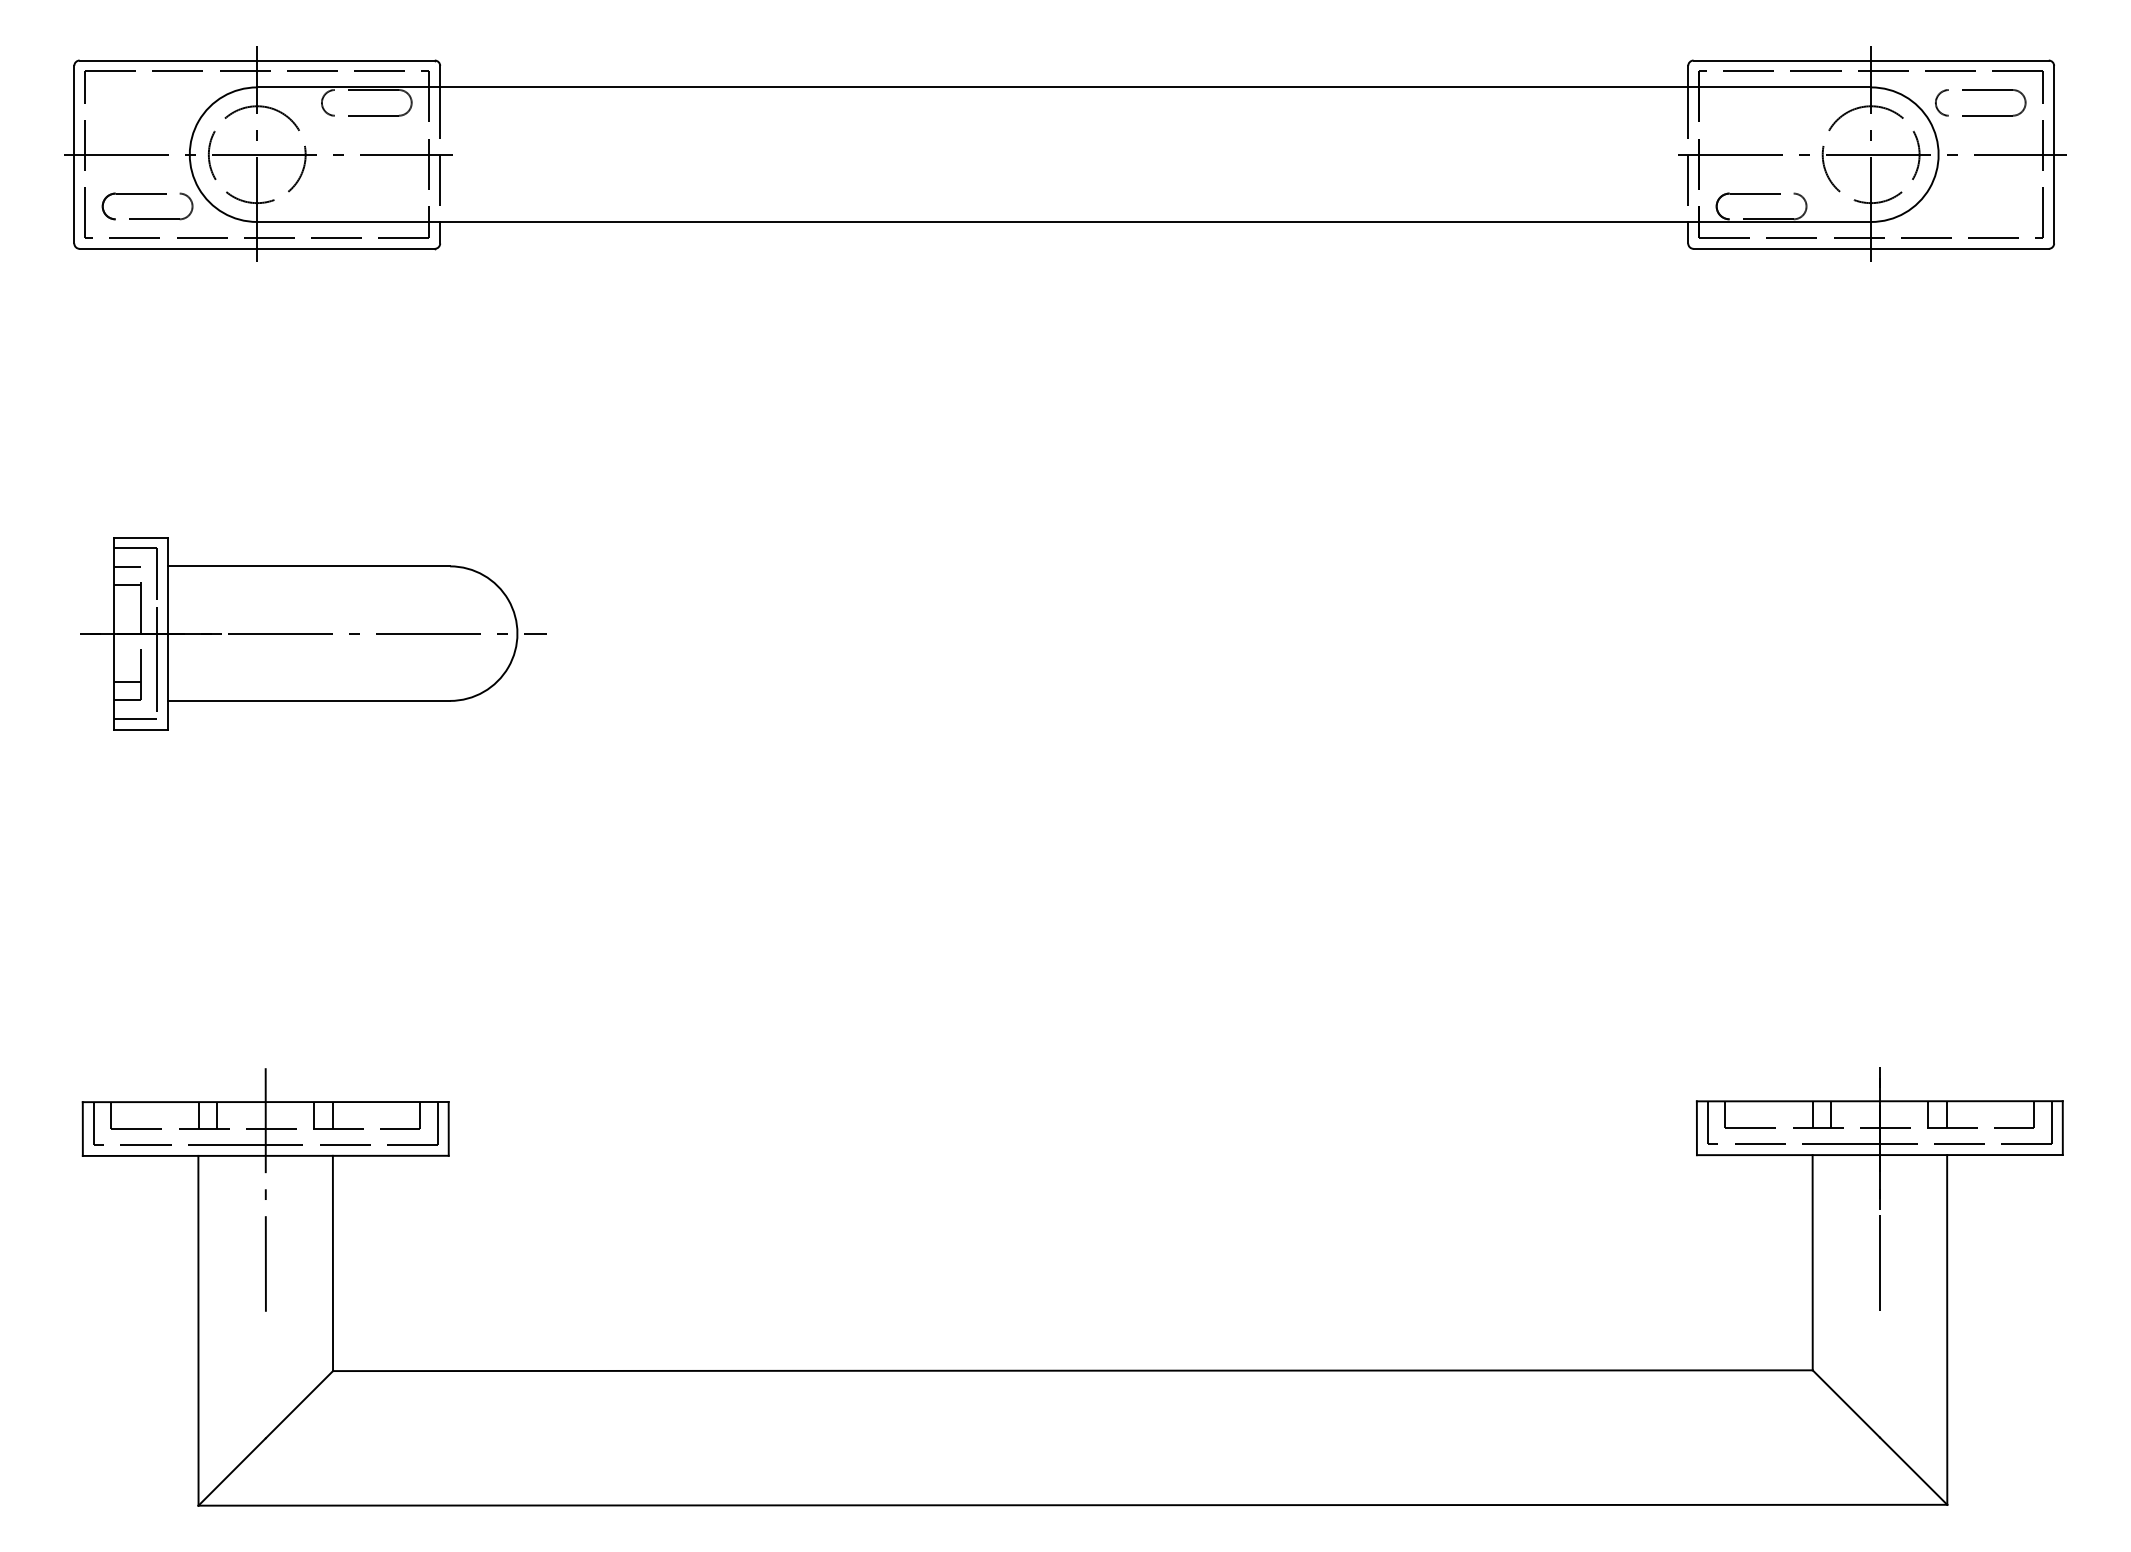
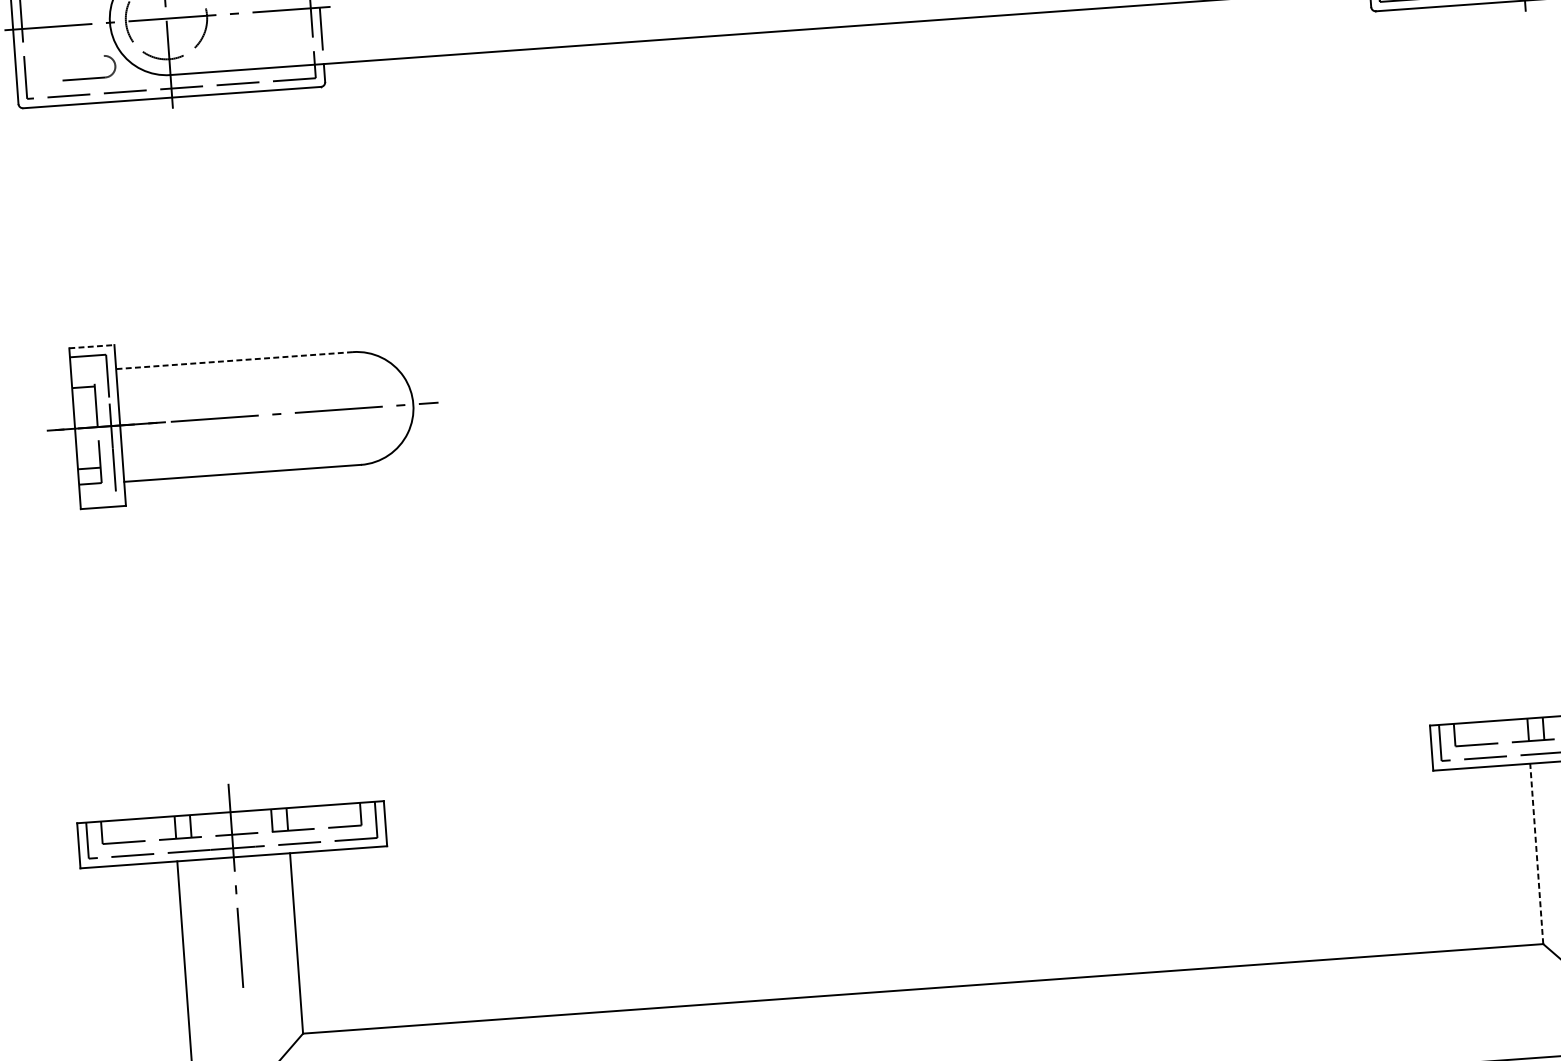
part: (133, 194) -> (65, 59), removed
line: (140, 537) -> (91, 346), solid -> dashed
line: (126, 566) -> (81, 371), removed
line: (308, 566) -> (234, 360), solid -> dashed
line: (135, 718) -> (98, 498), removed
line: (1812, 1262) -> (1536, 853), solid -> dashed

